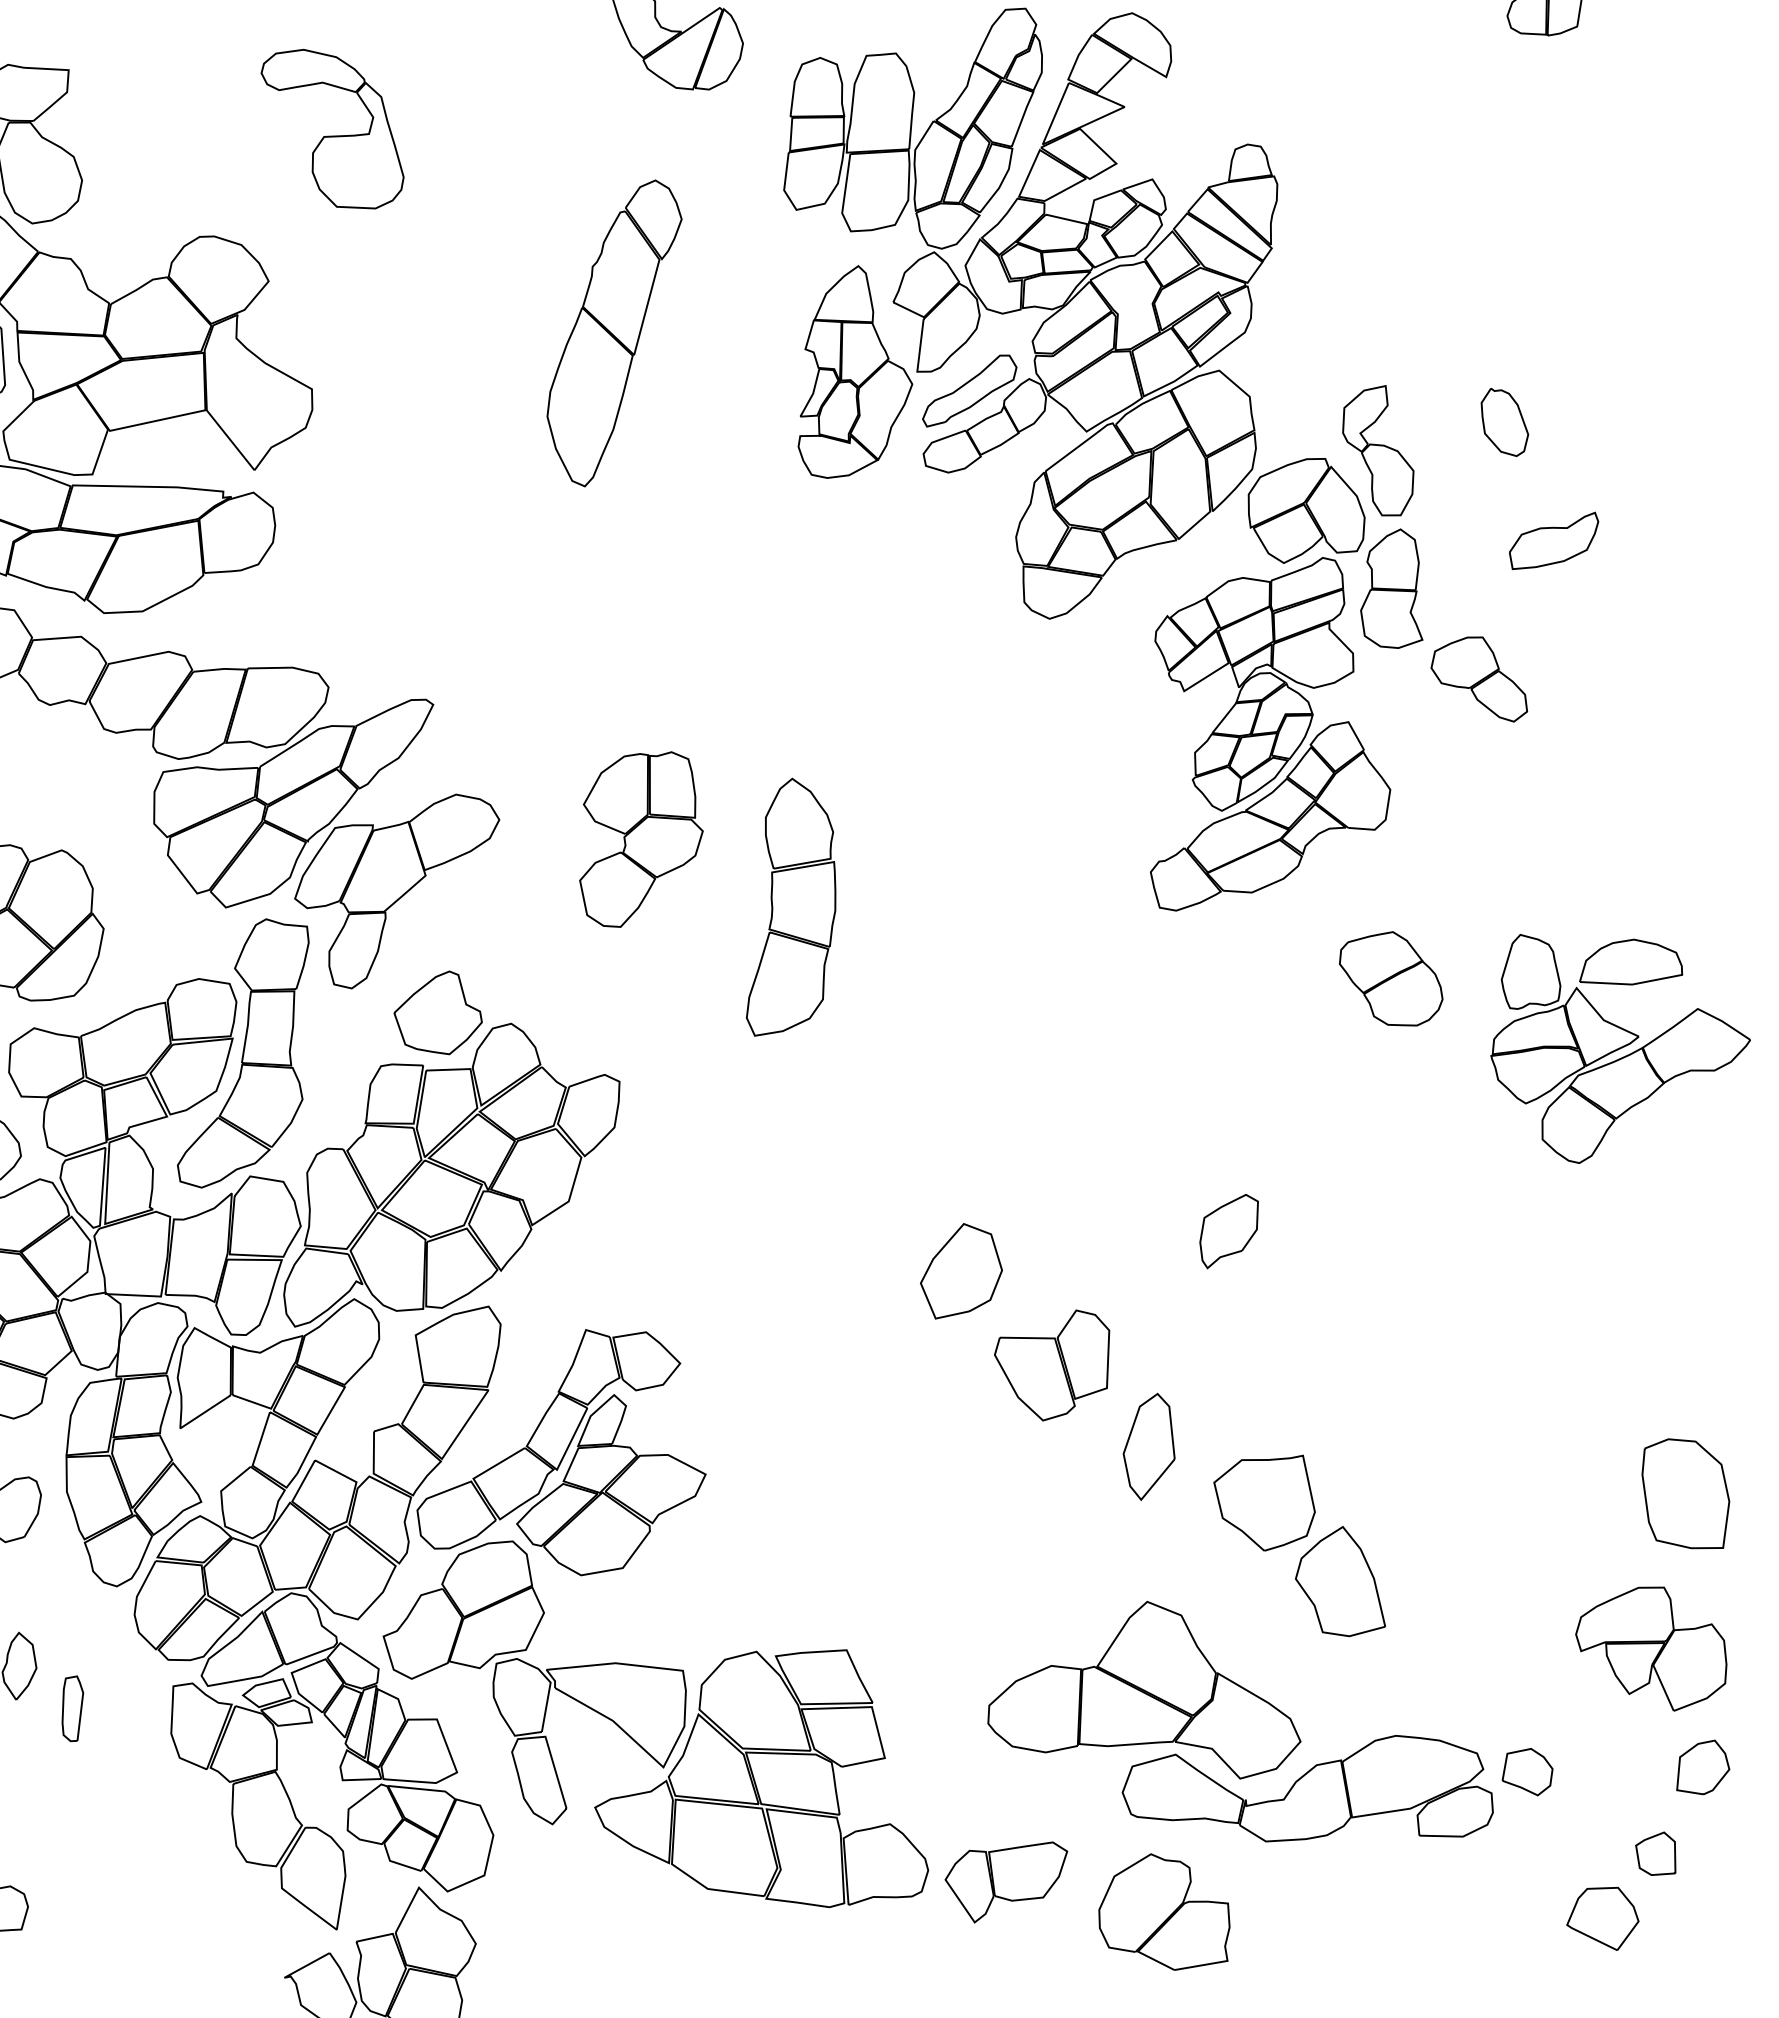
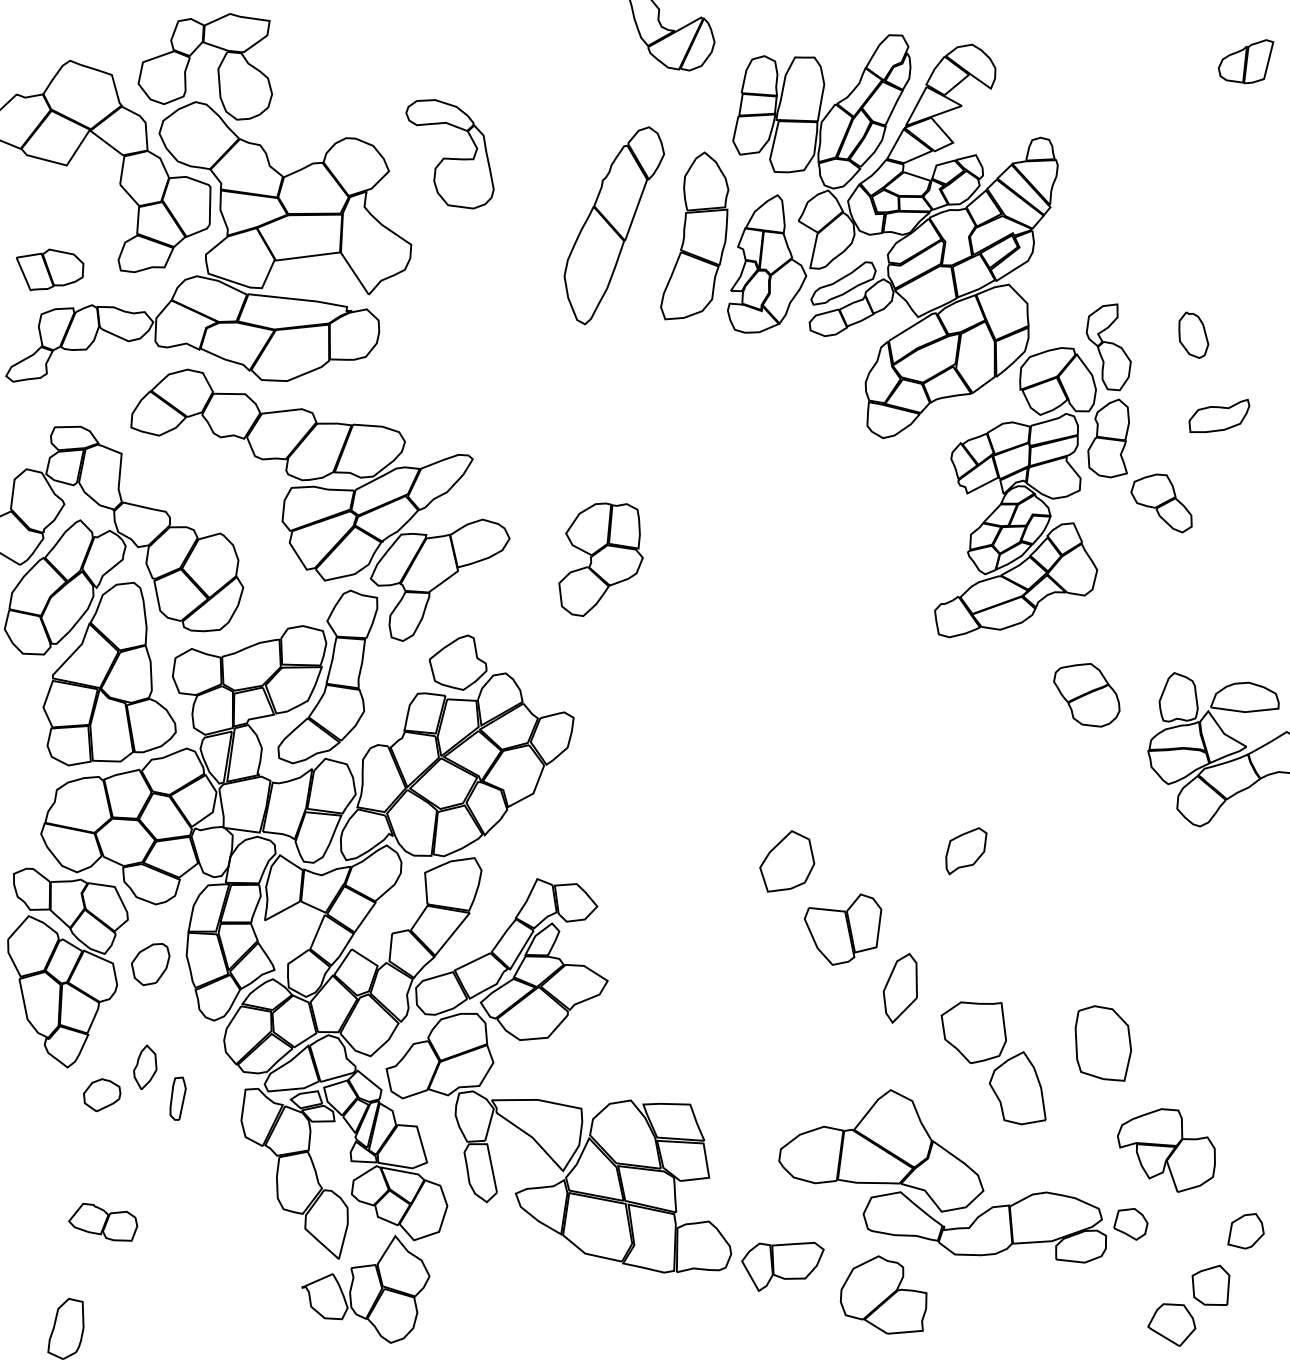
part: (332, 130) -> (449, 154), moved
part: (787, 905) -> (694, 235), moved
part: (1686, 1494) -> (1103, 1043), moved
part: (1651, 1649) -> (1166, 1150), moved
part: (1655, 1853) -> (1210, 1284), size x1.43

